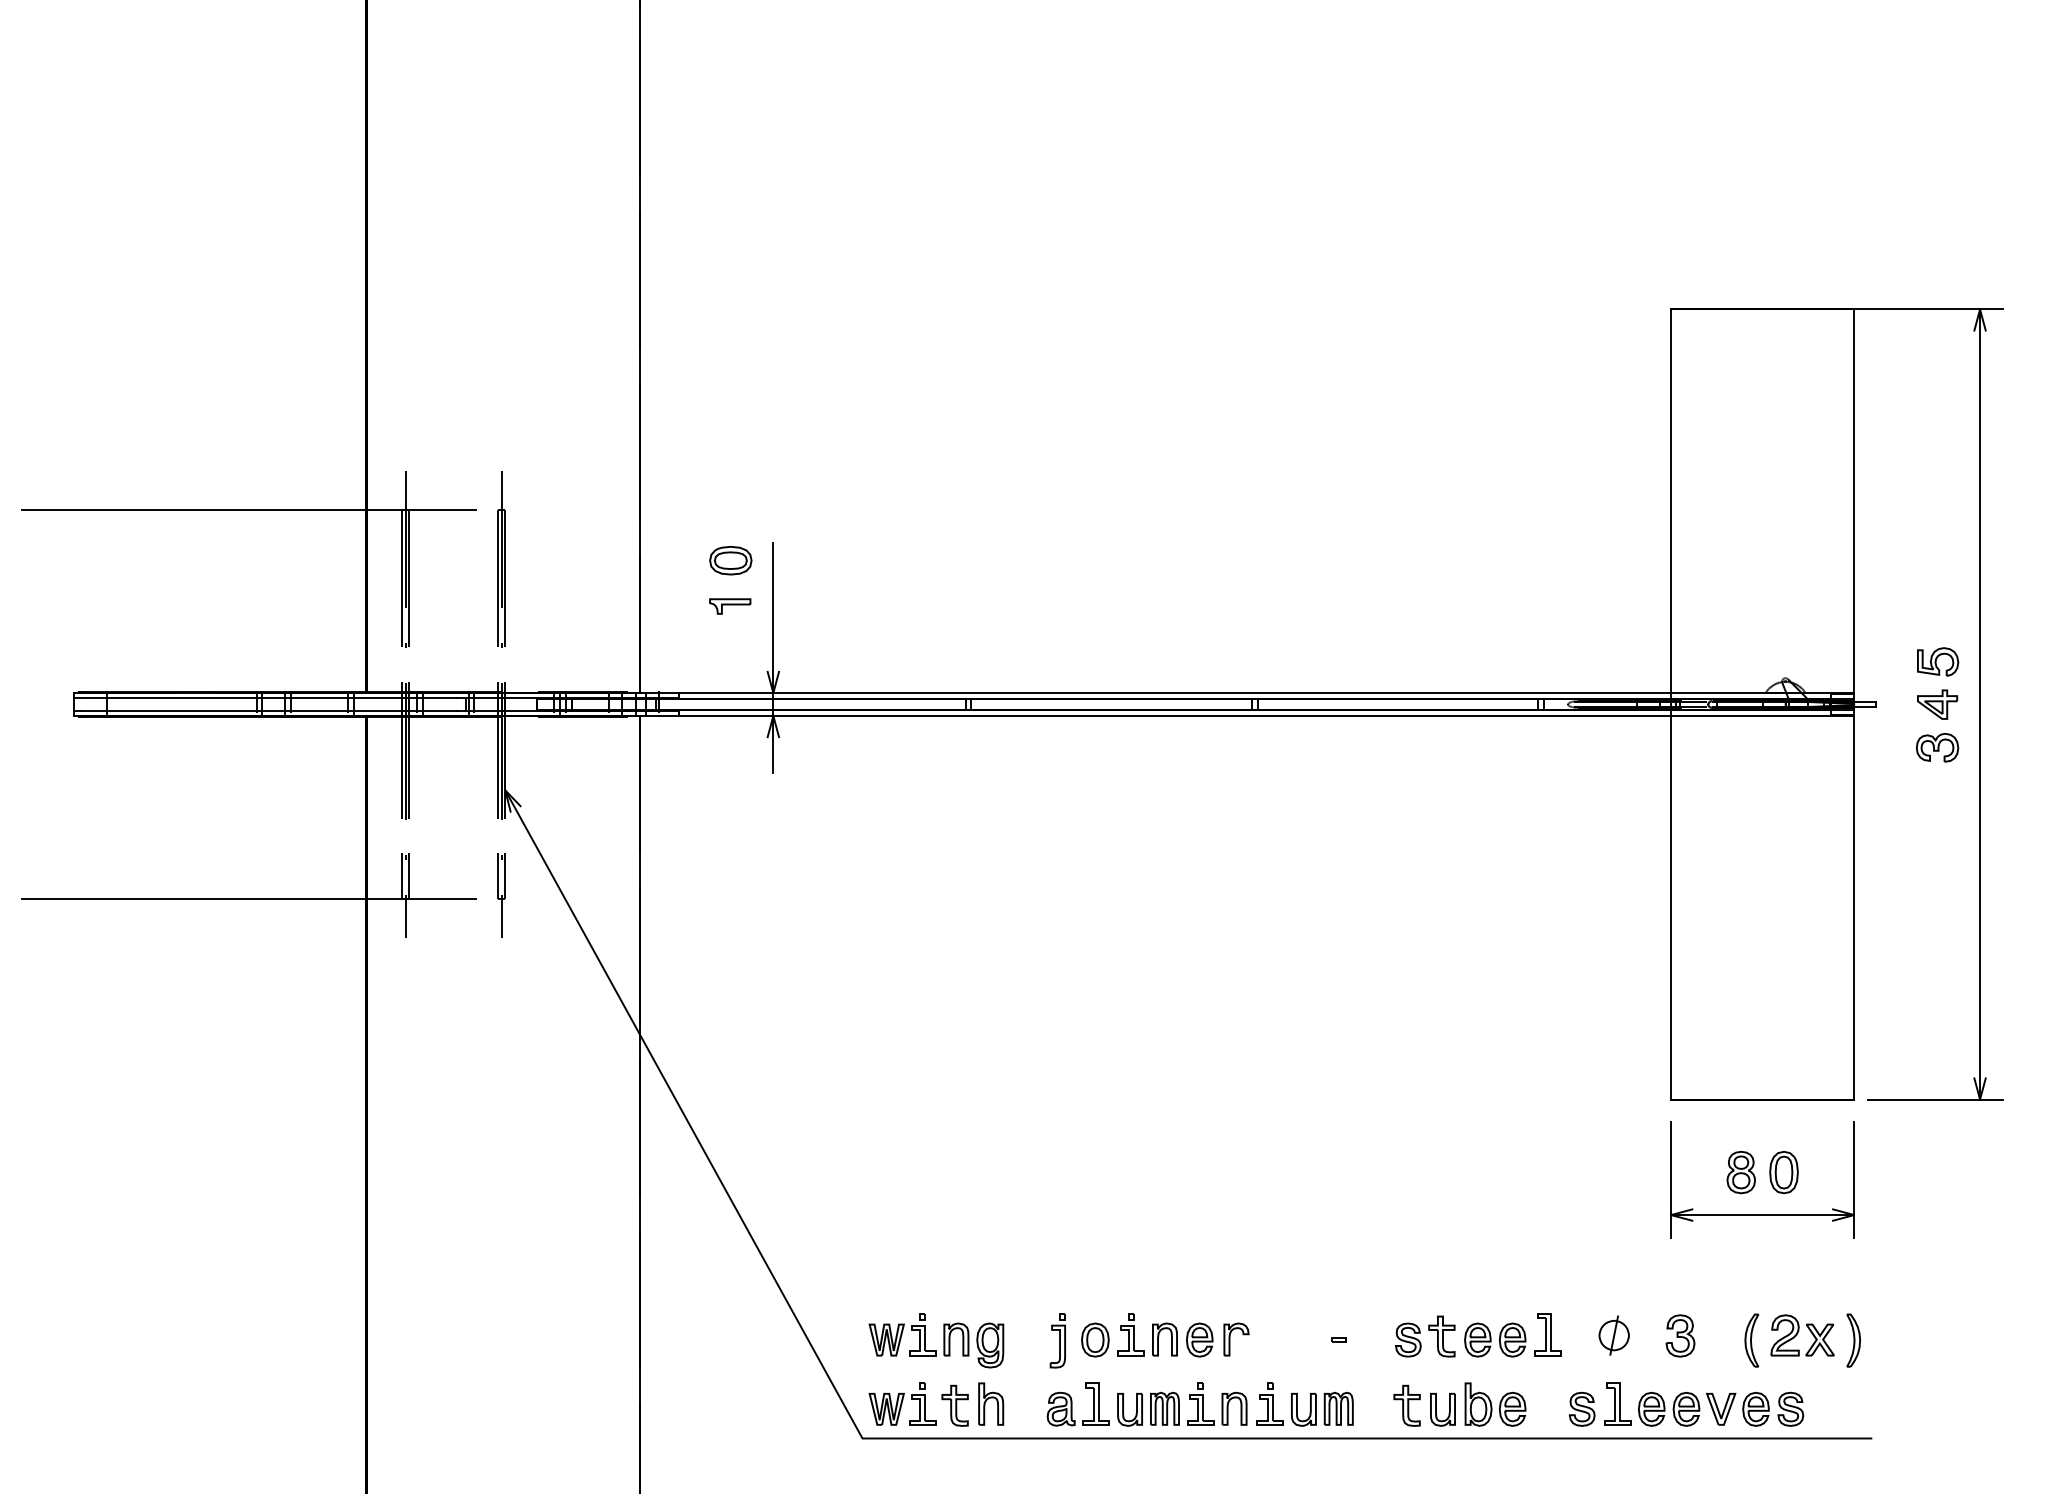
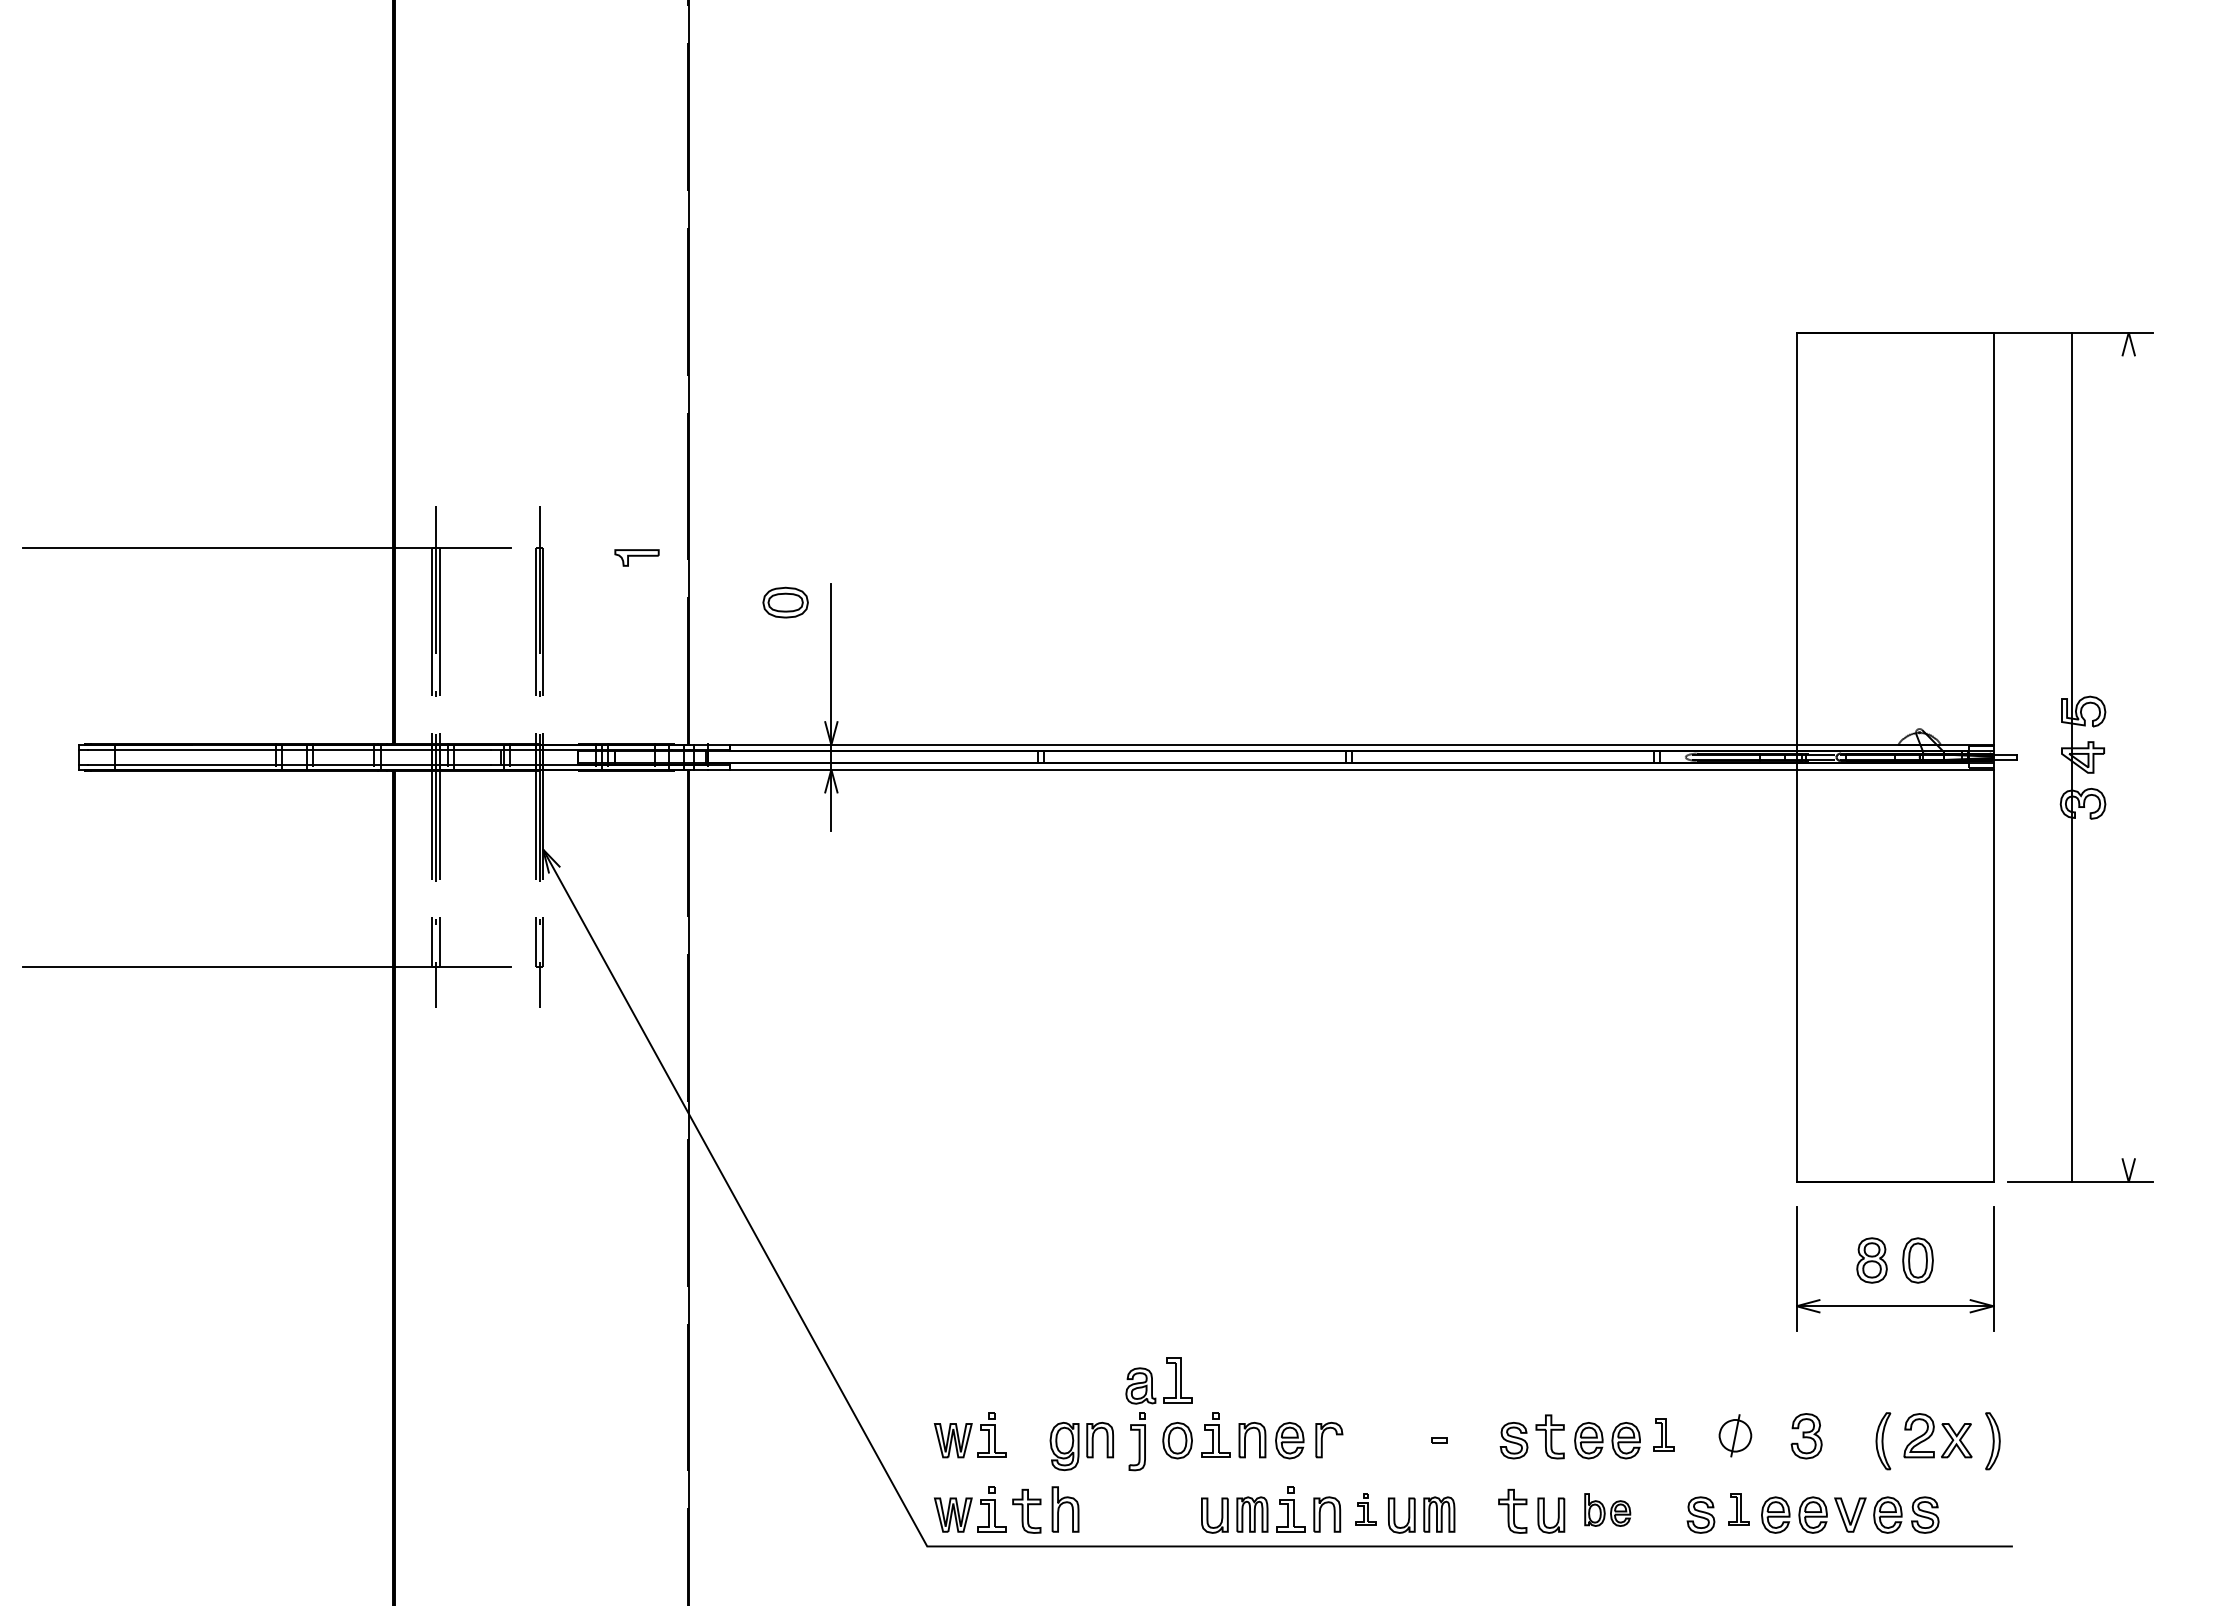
part: (729, 606) -> (636, 557), moved
line: (1979, 704) -> (2071, 757), moved
part: (1547, 1334) -> (1663, 1434), size x0.7
part: (955, 1339) -> (1099, 1440), moved
part: (1077, 1404) -> (1158, 1380), moved
part: (1270, 1404) -> (1365, 1509), size x0.7
part: (1495, 1404) -> (1607, 1509), size x0.7
part: (1617, 1404) -> (1738, 1509), size x0.7

